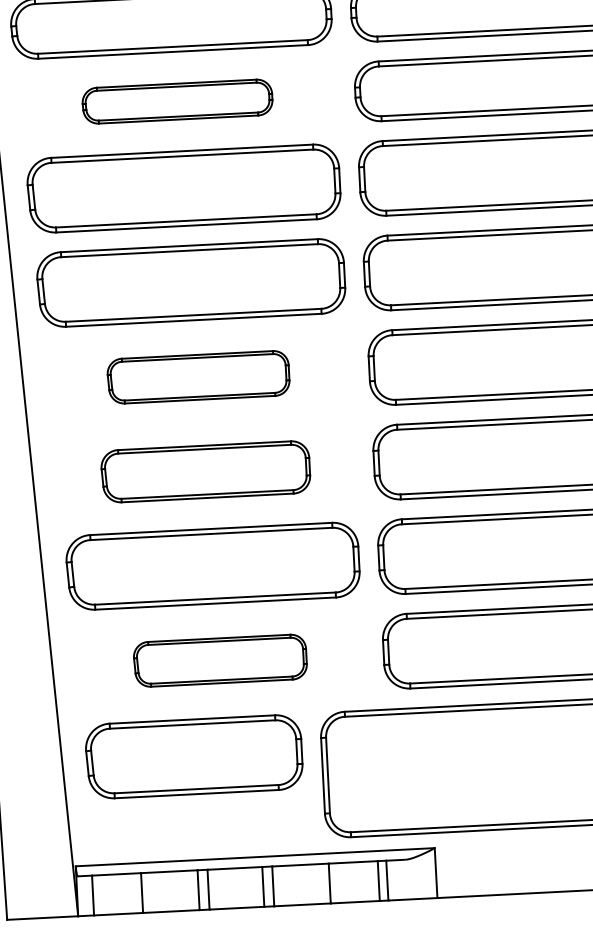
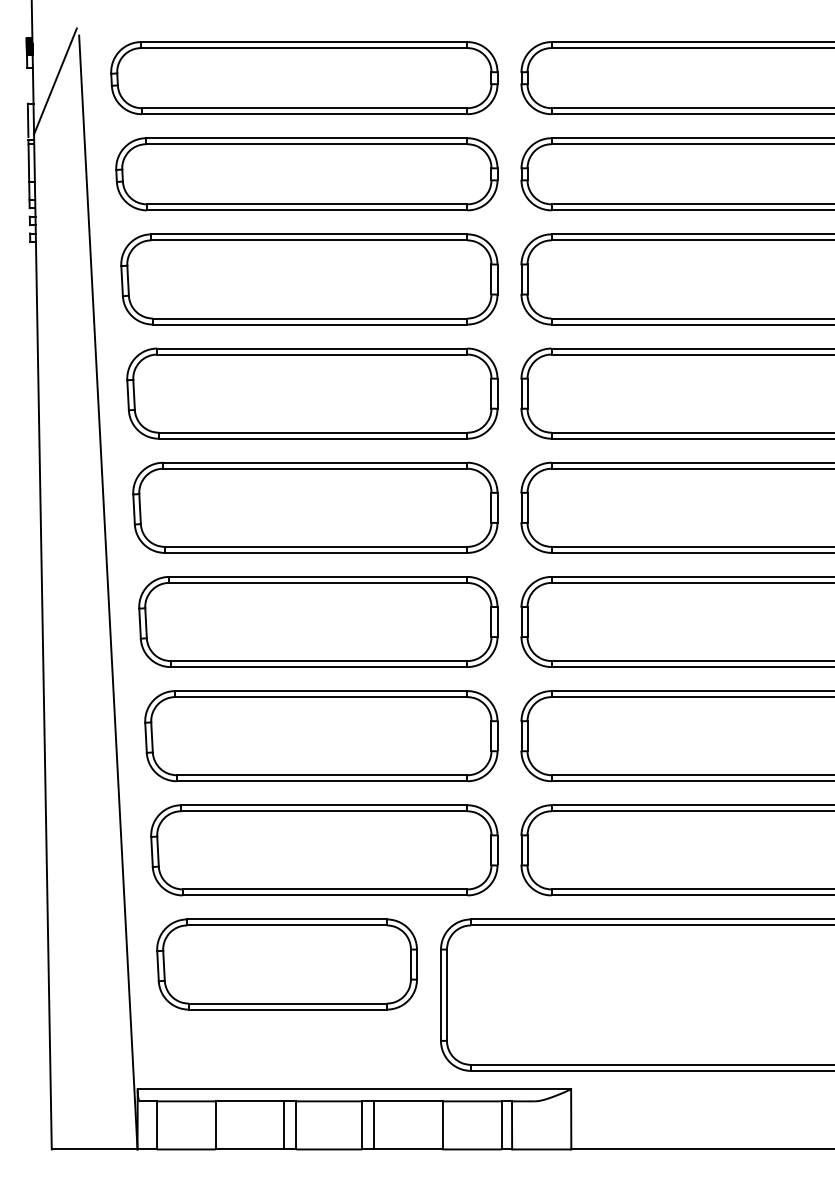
part: (177, 101) -> (306, 174), size x1.67
part: (198, 377) -> (315, 507), size x1.67
part: (205, 471) -> (318, 621), size x1.43
part: (220, 660) -> (324, 850), size x1.67

